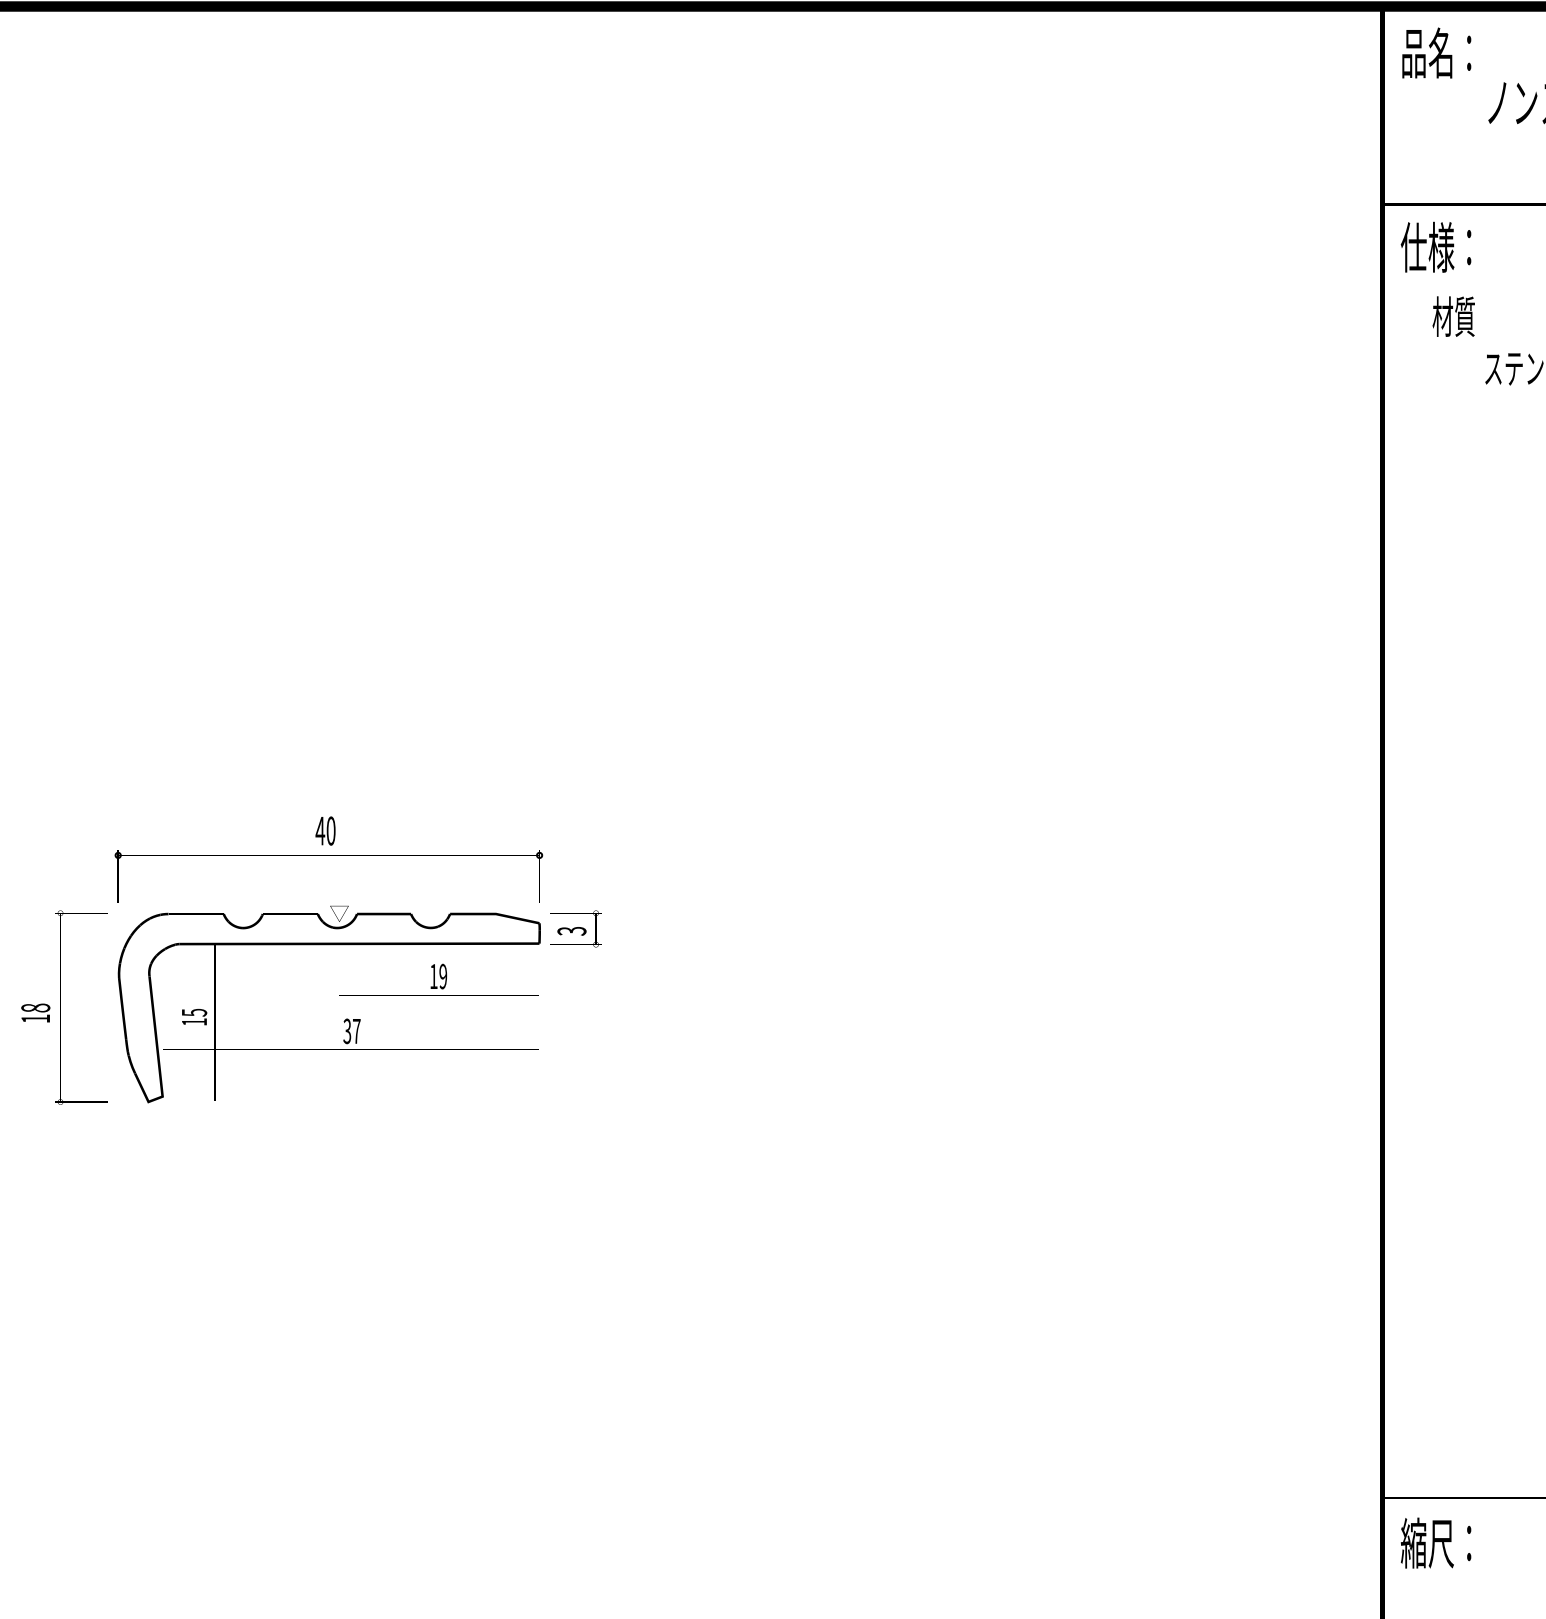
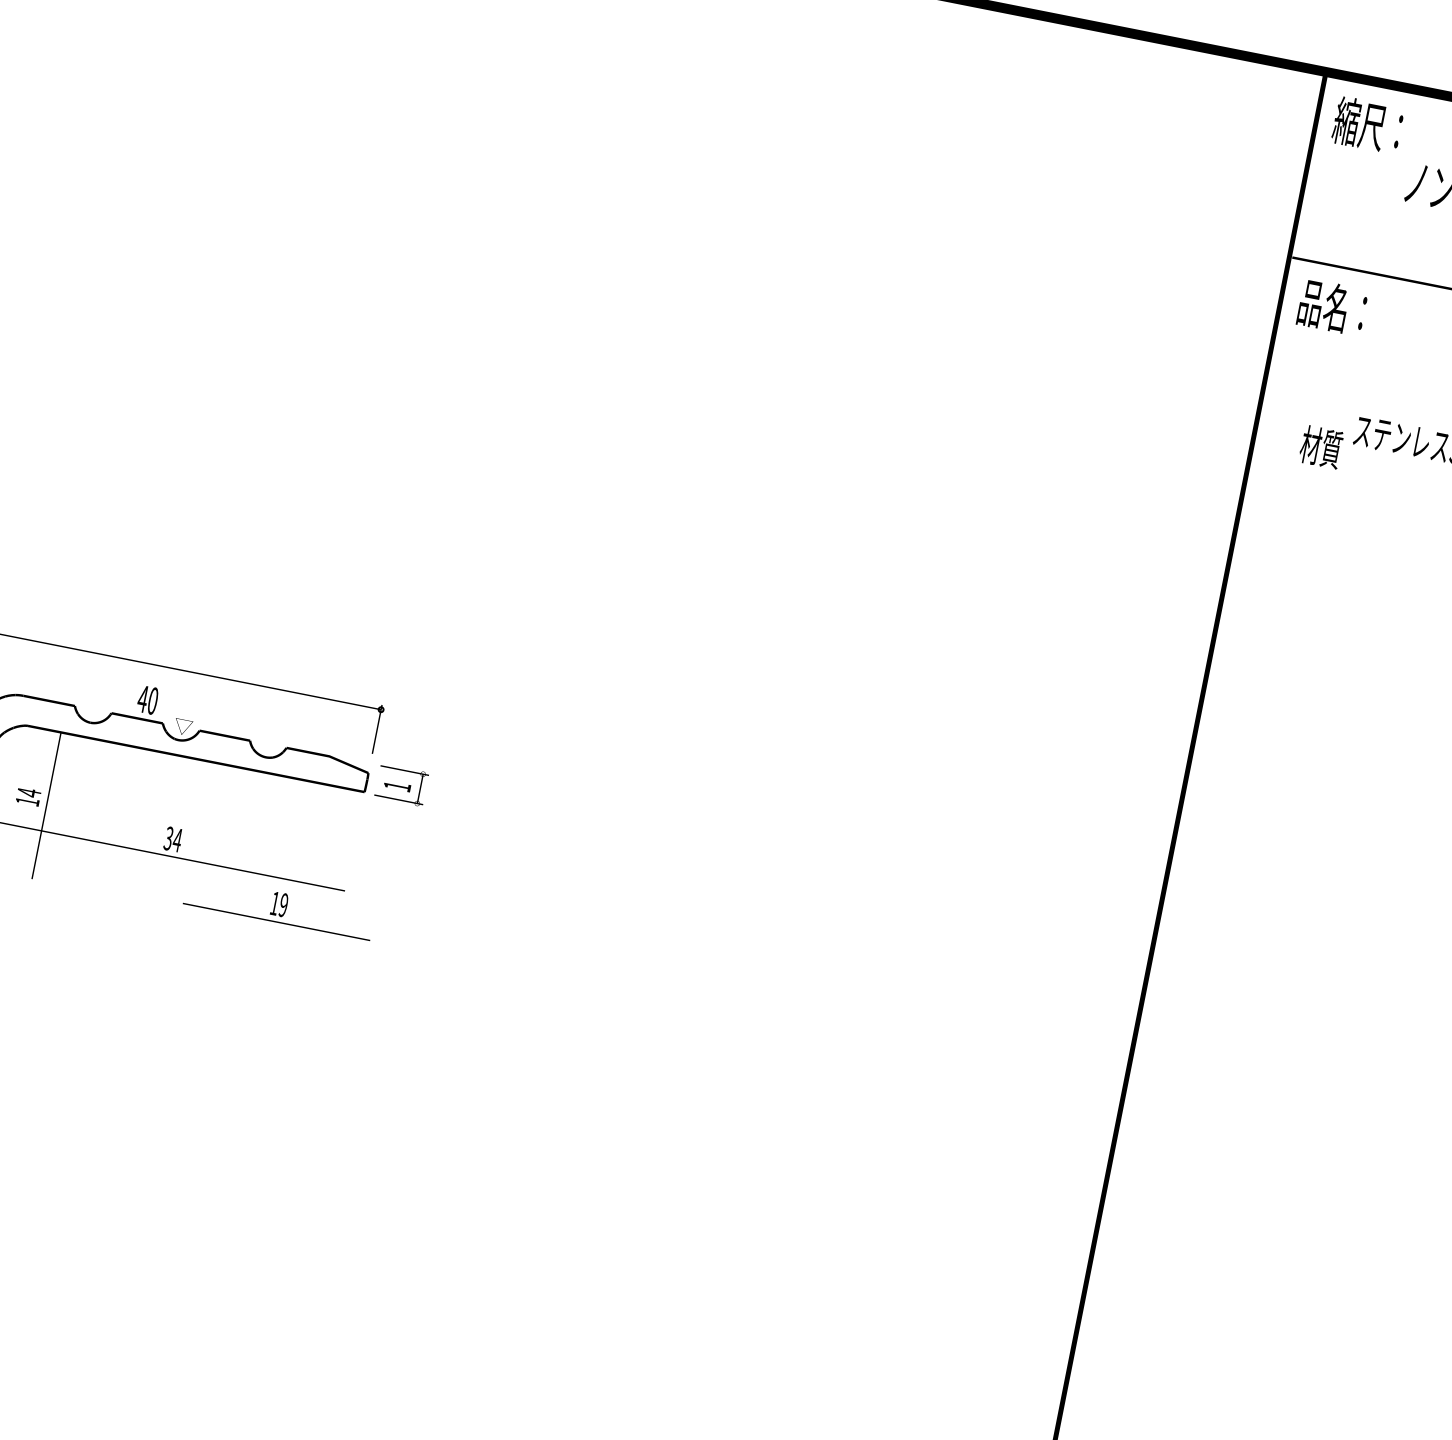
text: (1426, 52) -> (1358, 123), 品名： -> 縮尺：
text: (1427, 246) -> (1323, 304), 仕様： -> 品名：
text: (1453, 316) -> (1321, 446), moved
text: (325, 830) -> (147, 699), moved
text: (571, 931) -> (396, 786), 3 -> 1
text: (438, 979) -> (278, 907), moved
text: (194, 1012) -> (29, 792), 15 -> 14
text: (356, 1031) -> (177, 840), 37 -> 34

